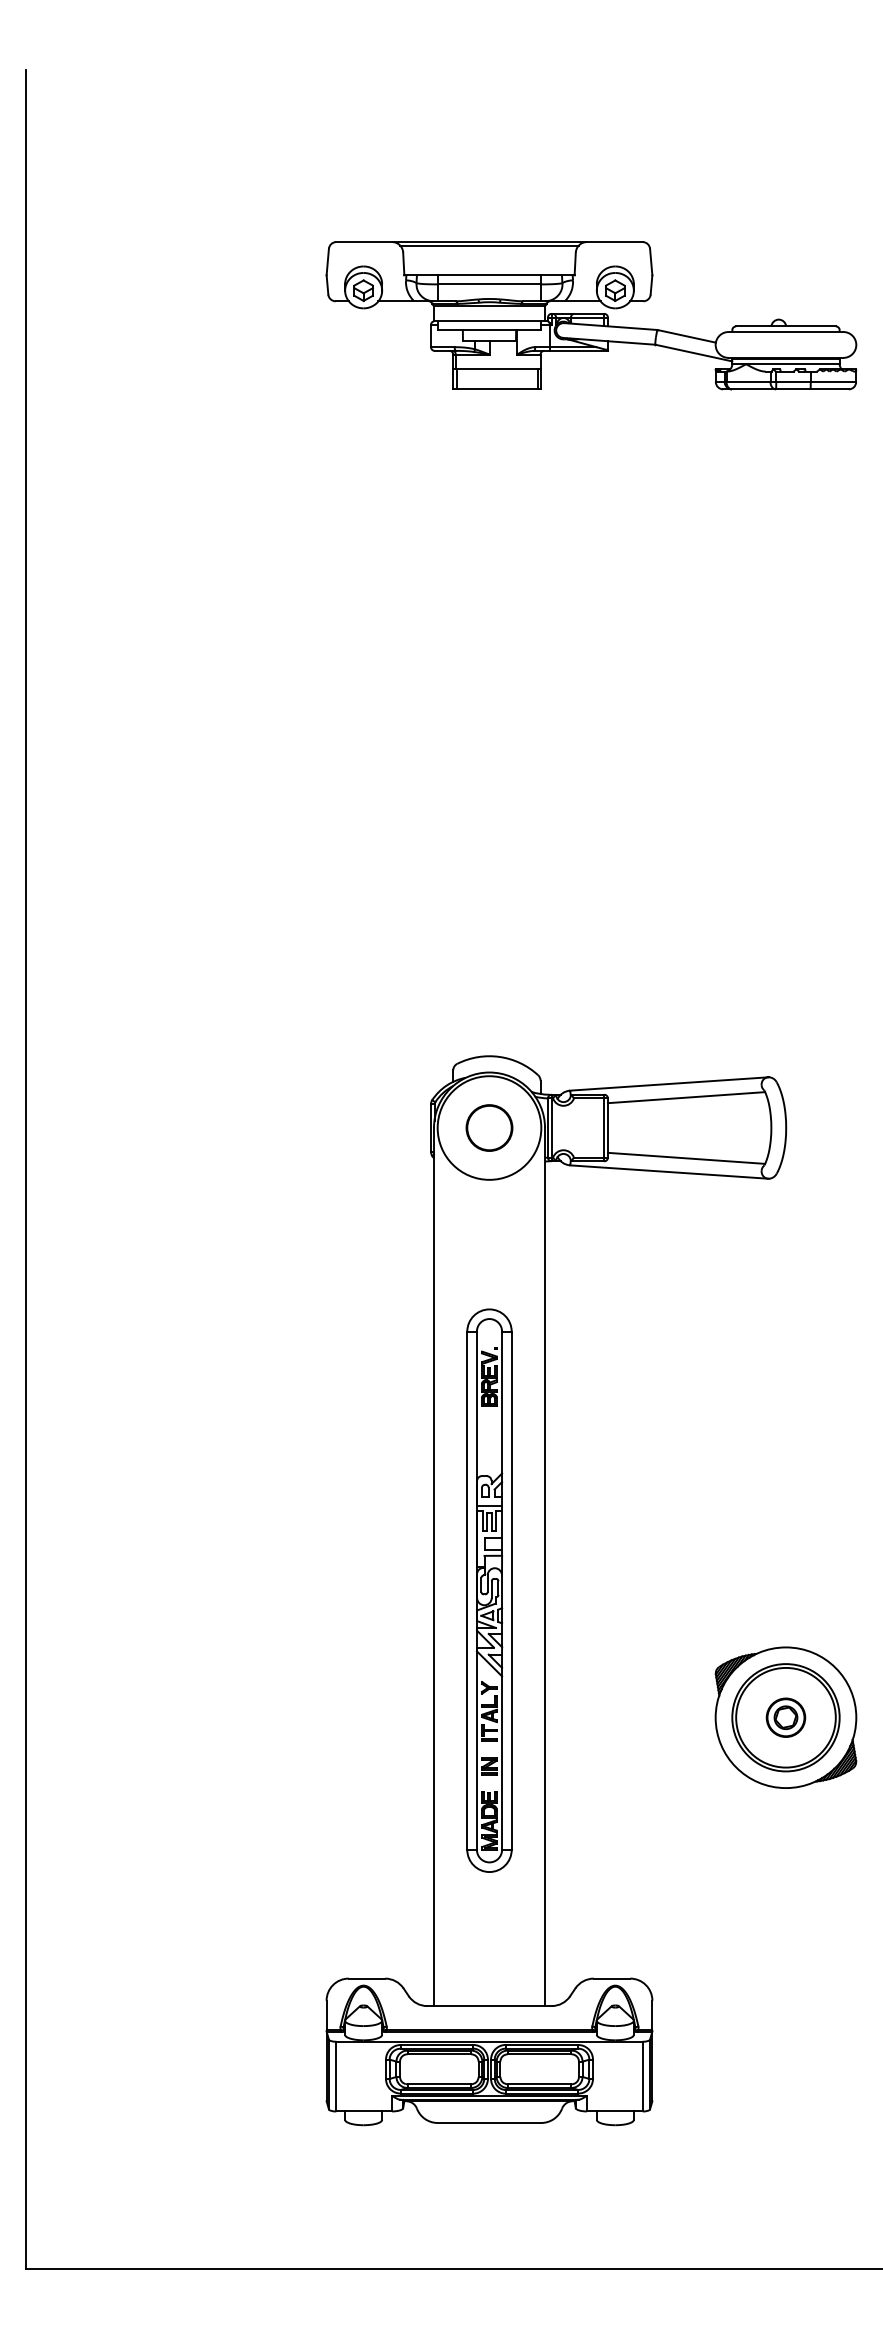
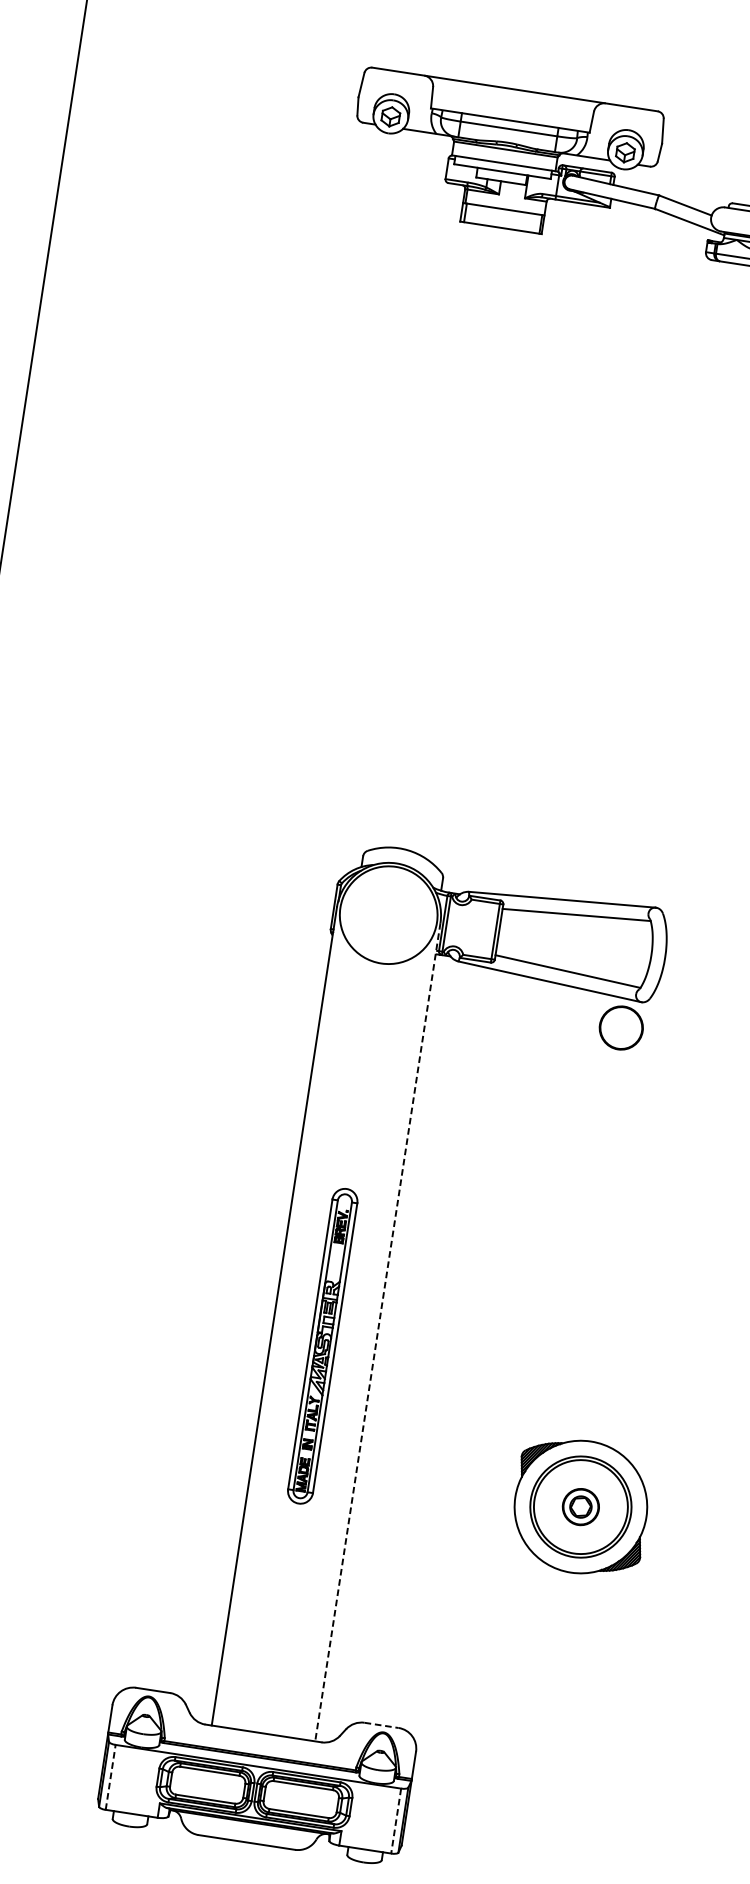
line: (489, 245) -> (514, 92), removed
part: (489, 1127) -> (621, 1027), moved
line: (545, 1567) -> (378, 1332), solid -> dashed
part: (489, 1590) -> (322, 1346), size x0.6
line: (612, 1978) -> (382, 1725), solid -> dashed
line: (336, 2076) -> (110, 1777), solid -> dashed
line: (642, 2076) -> (396, 1820), solid -> dashed

